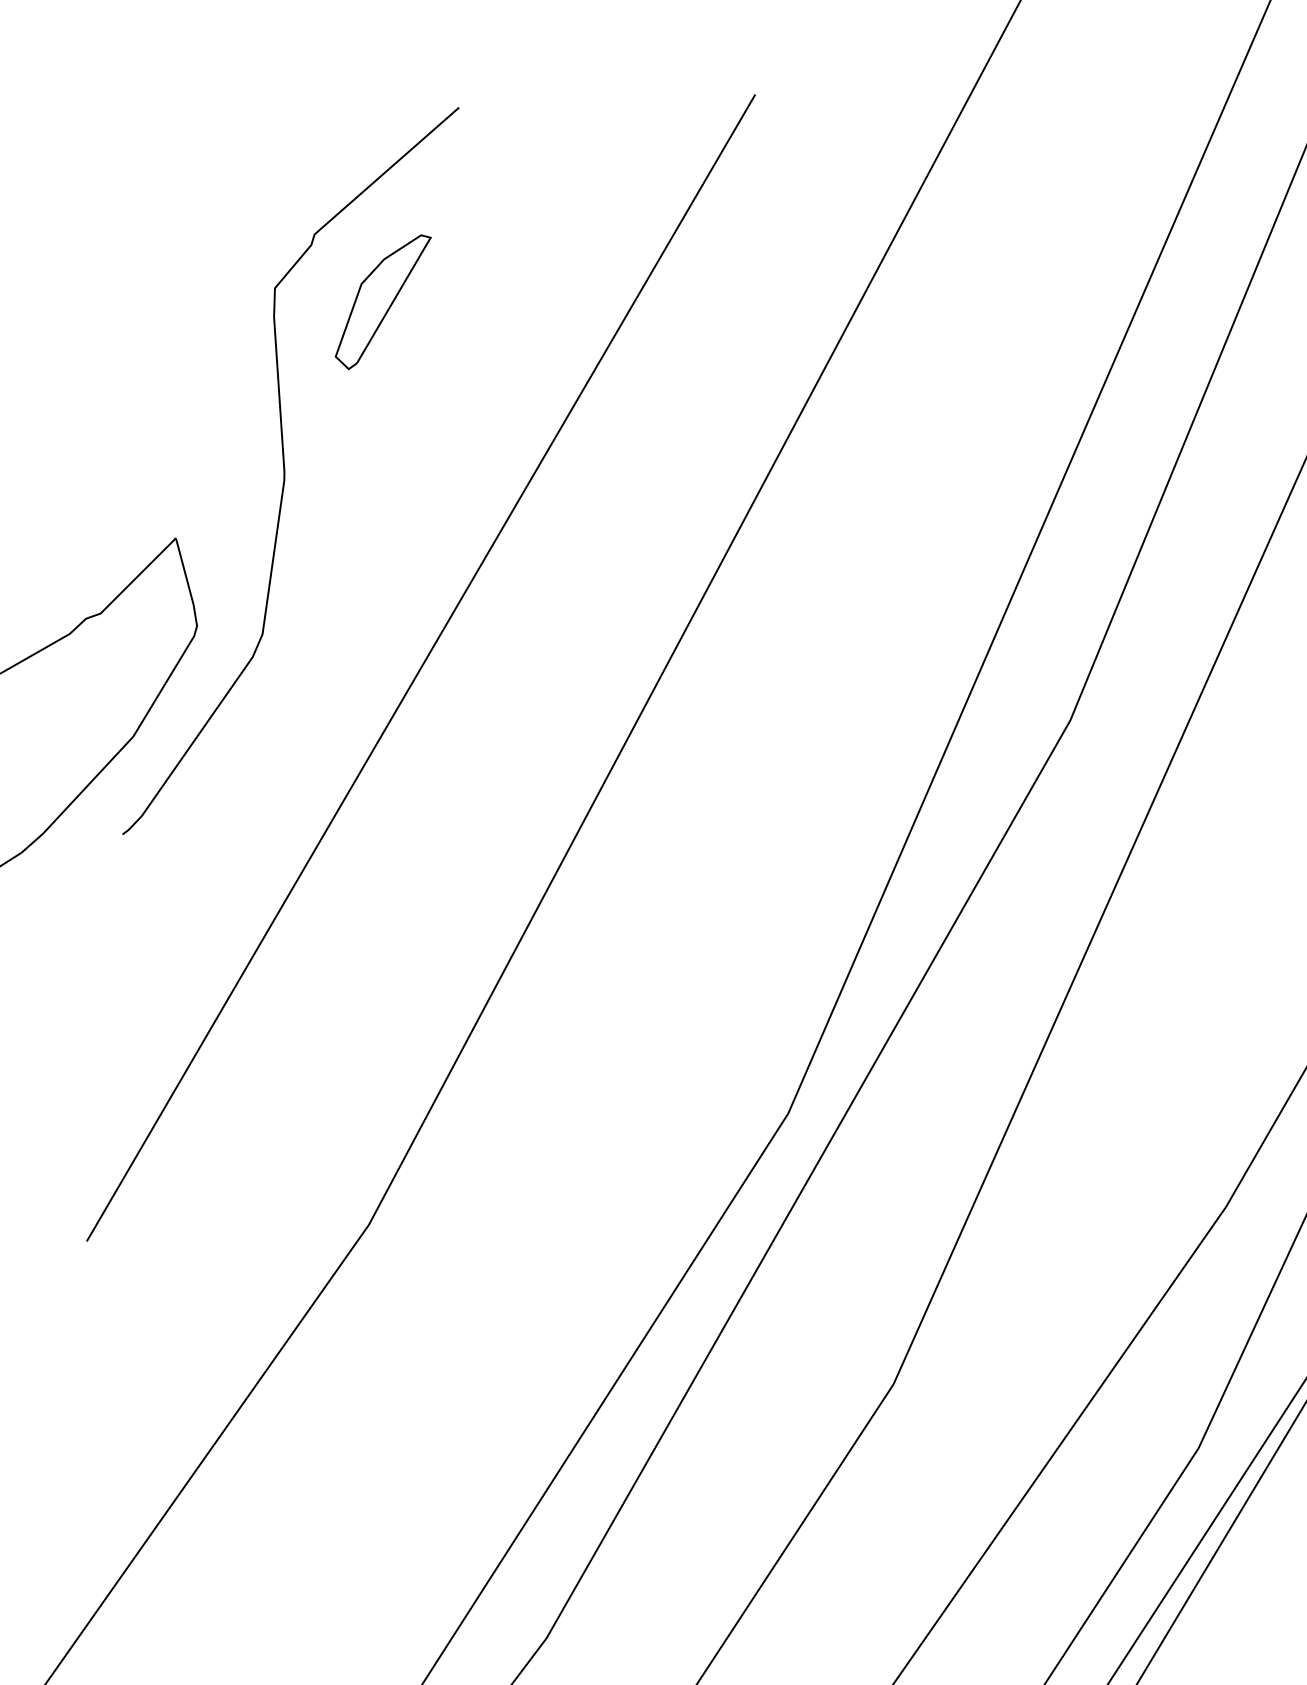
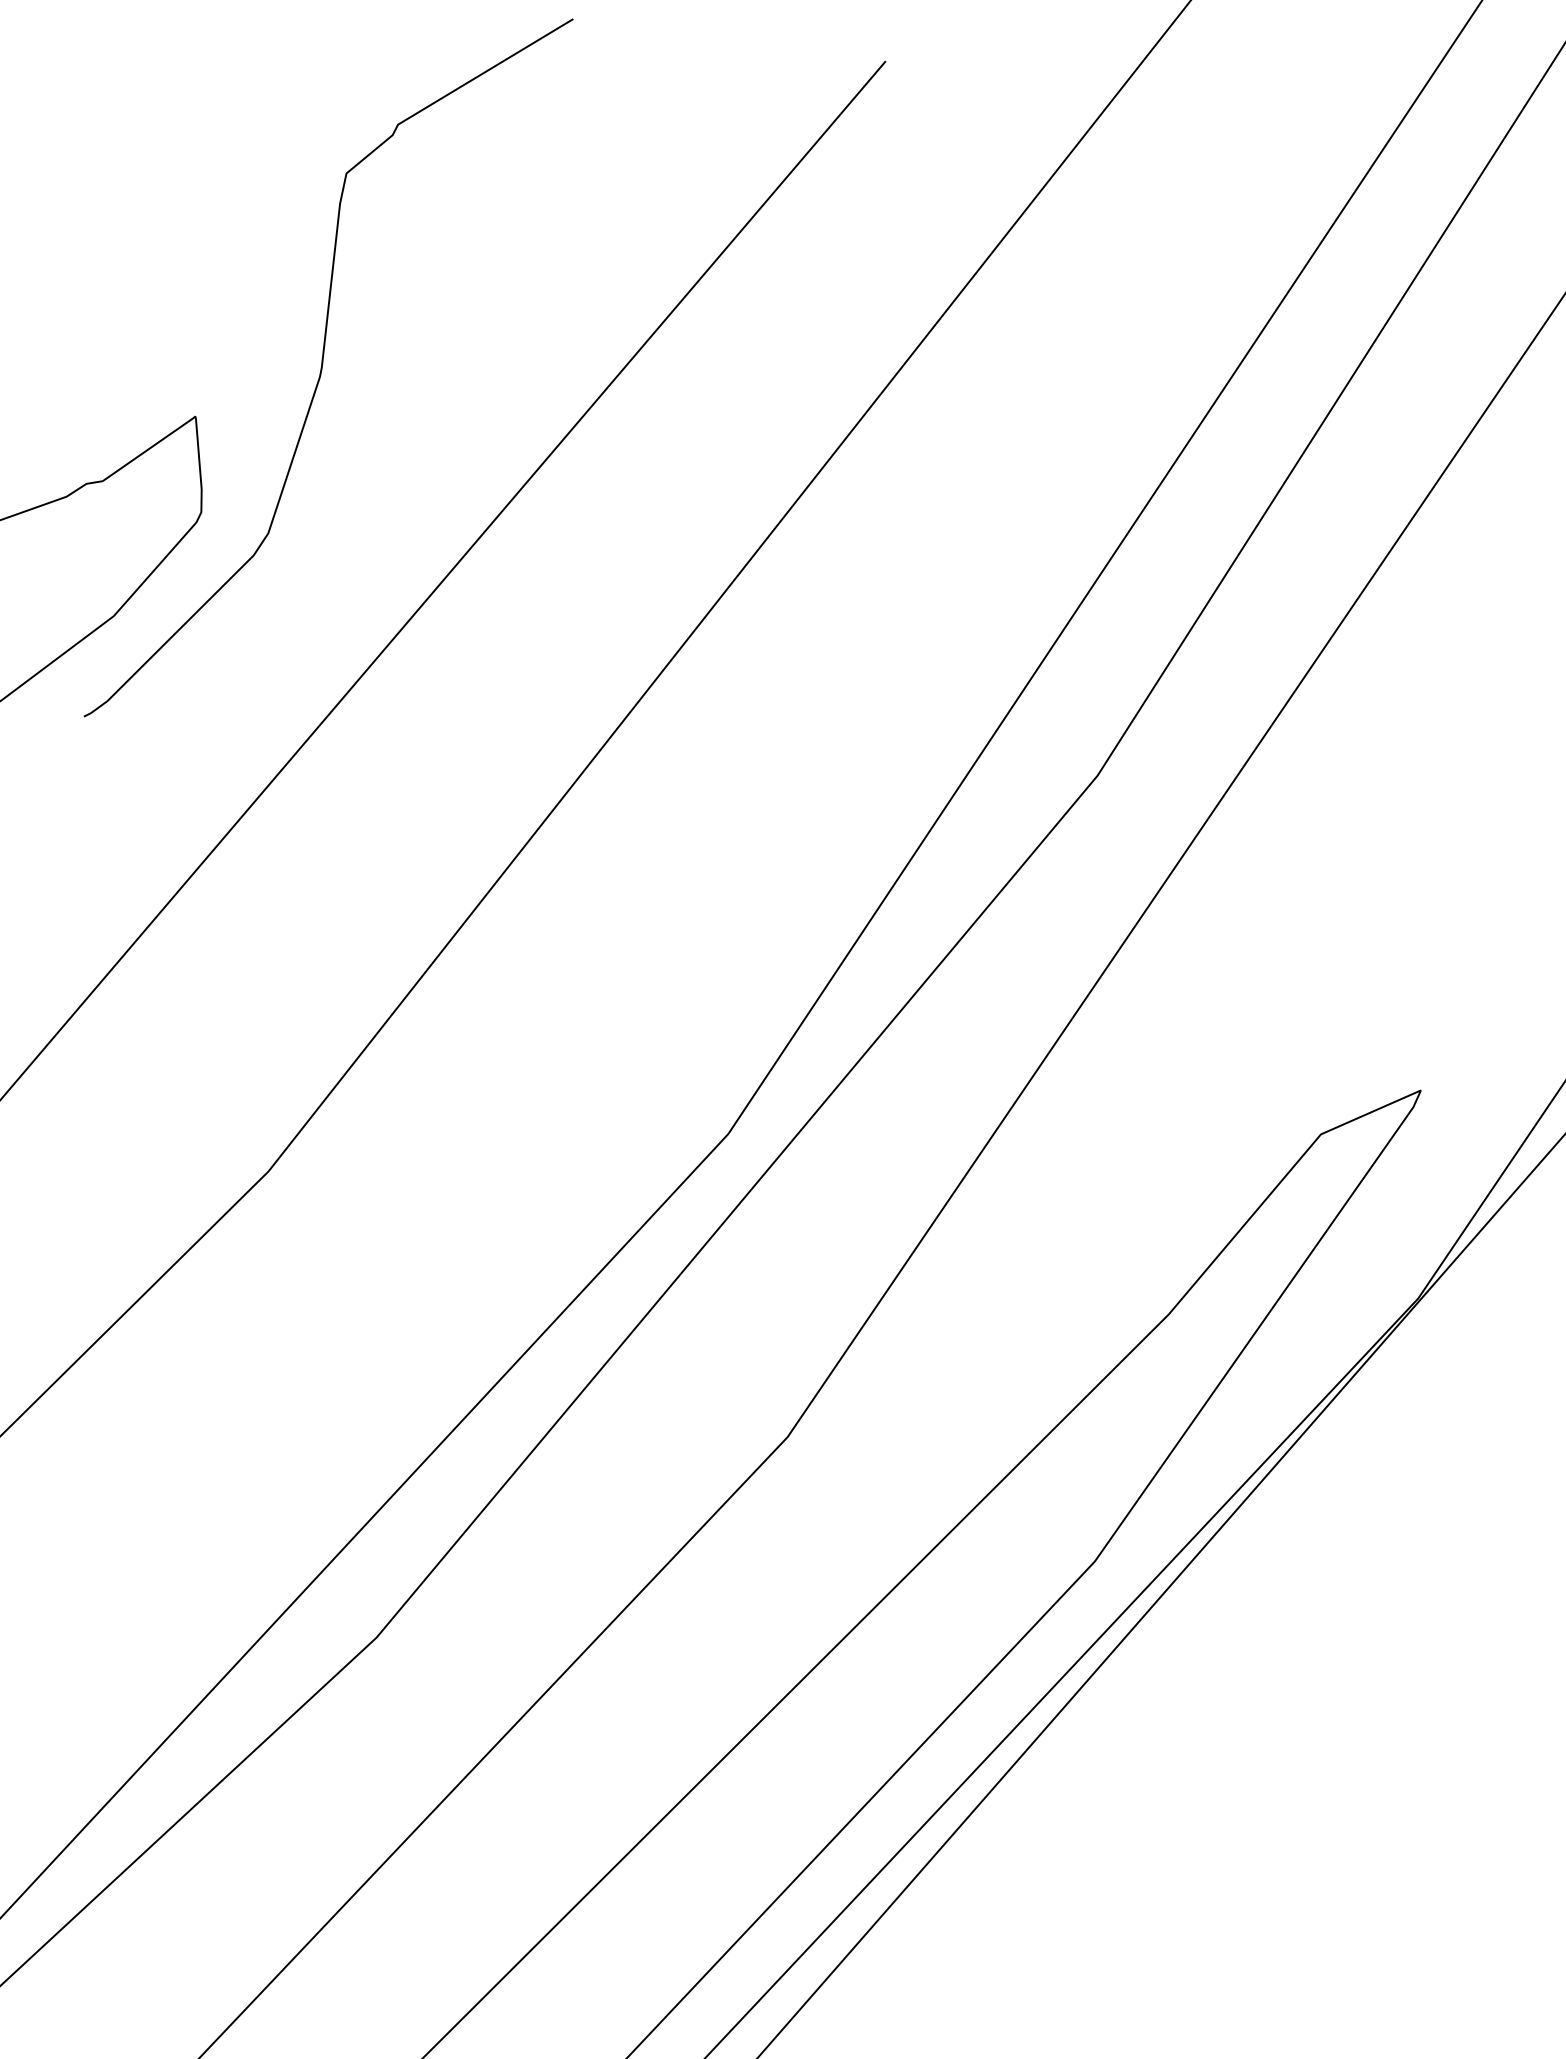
part: (384, 301) -> (458, 208), removed

